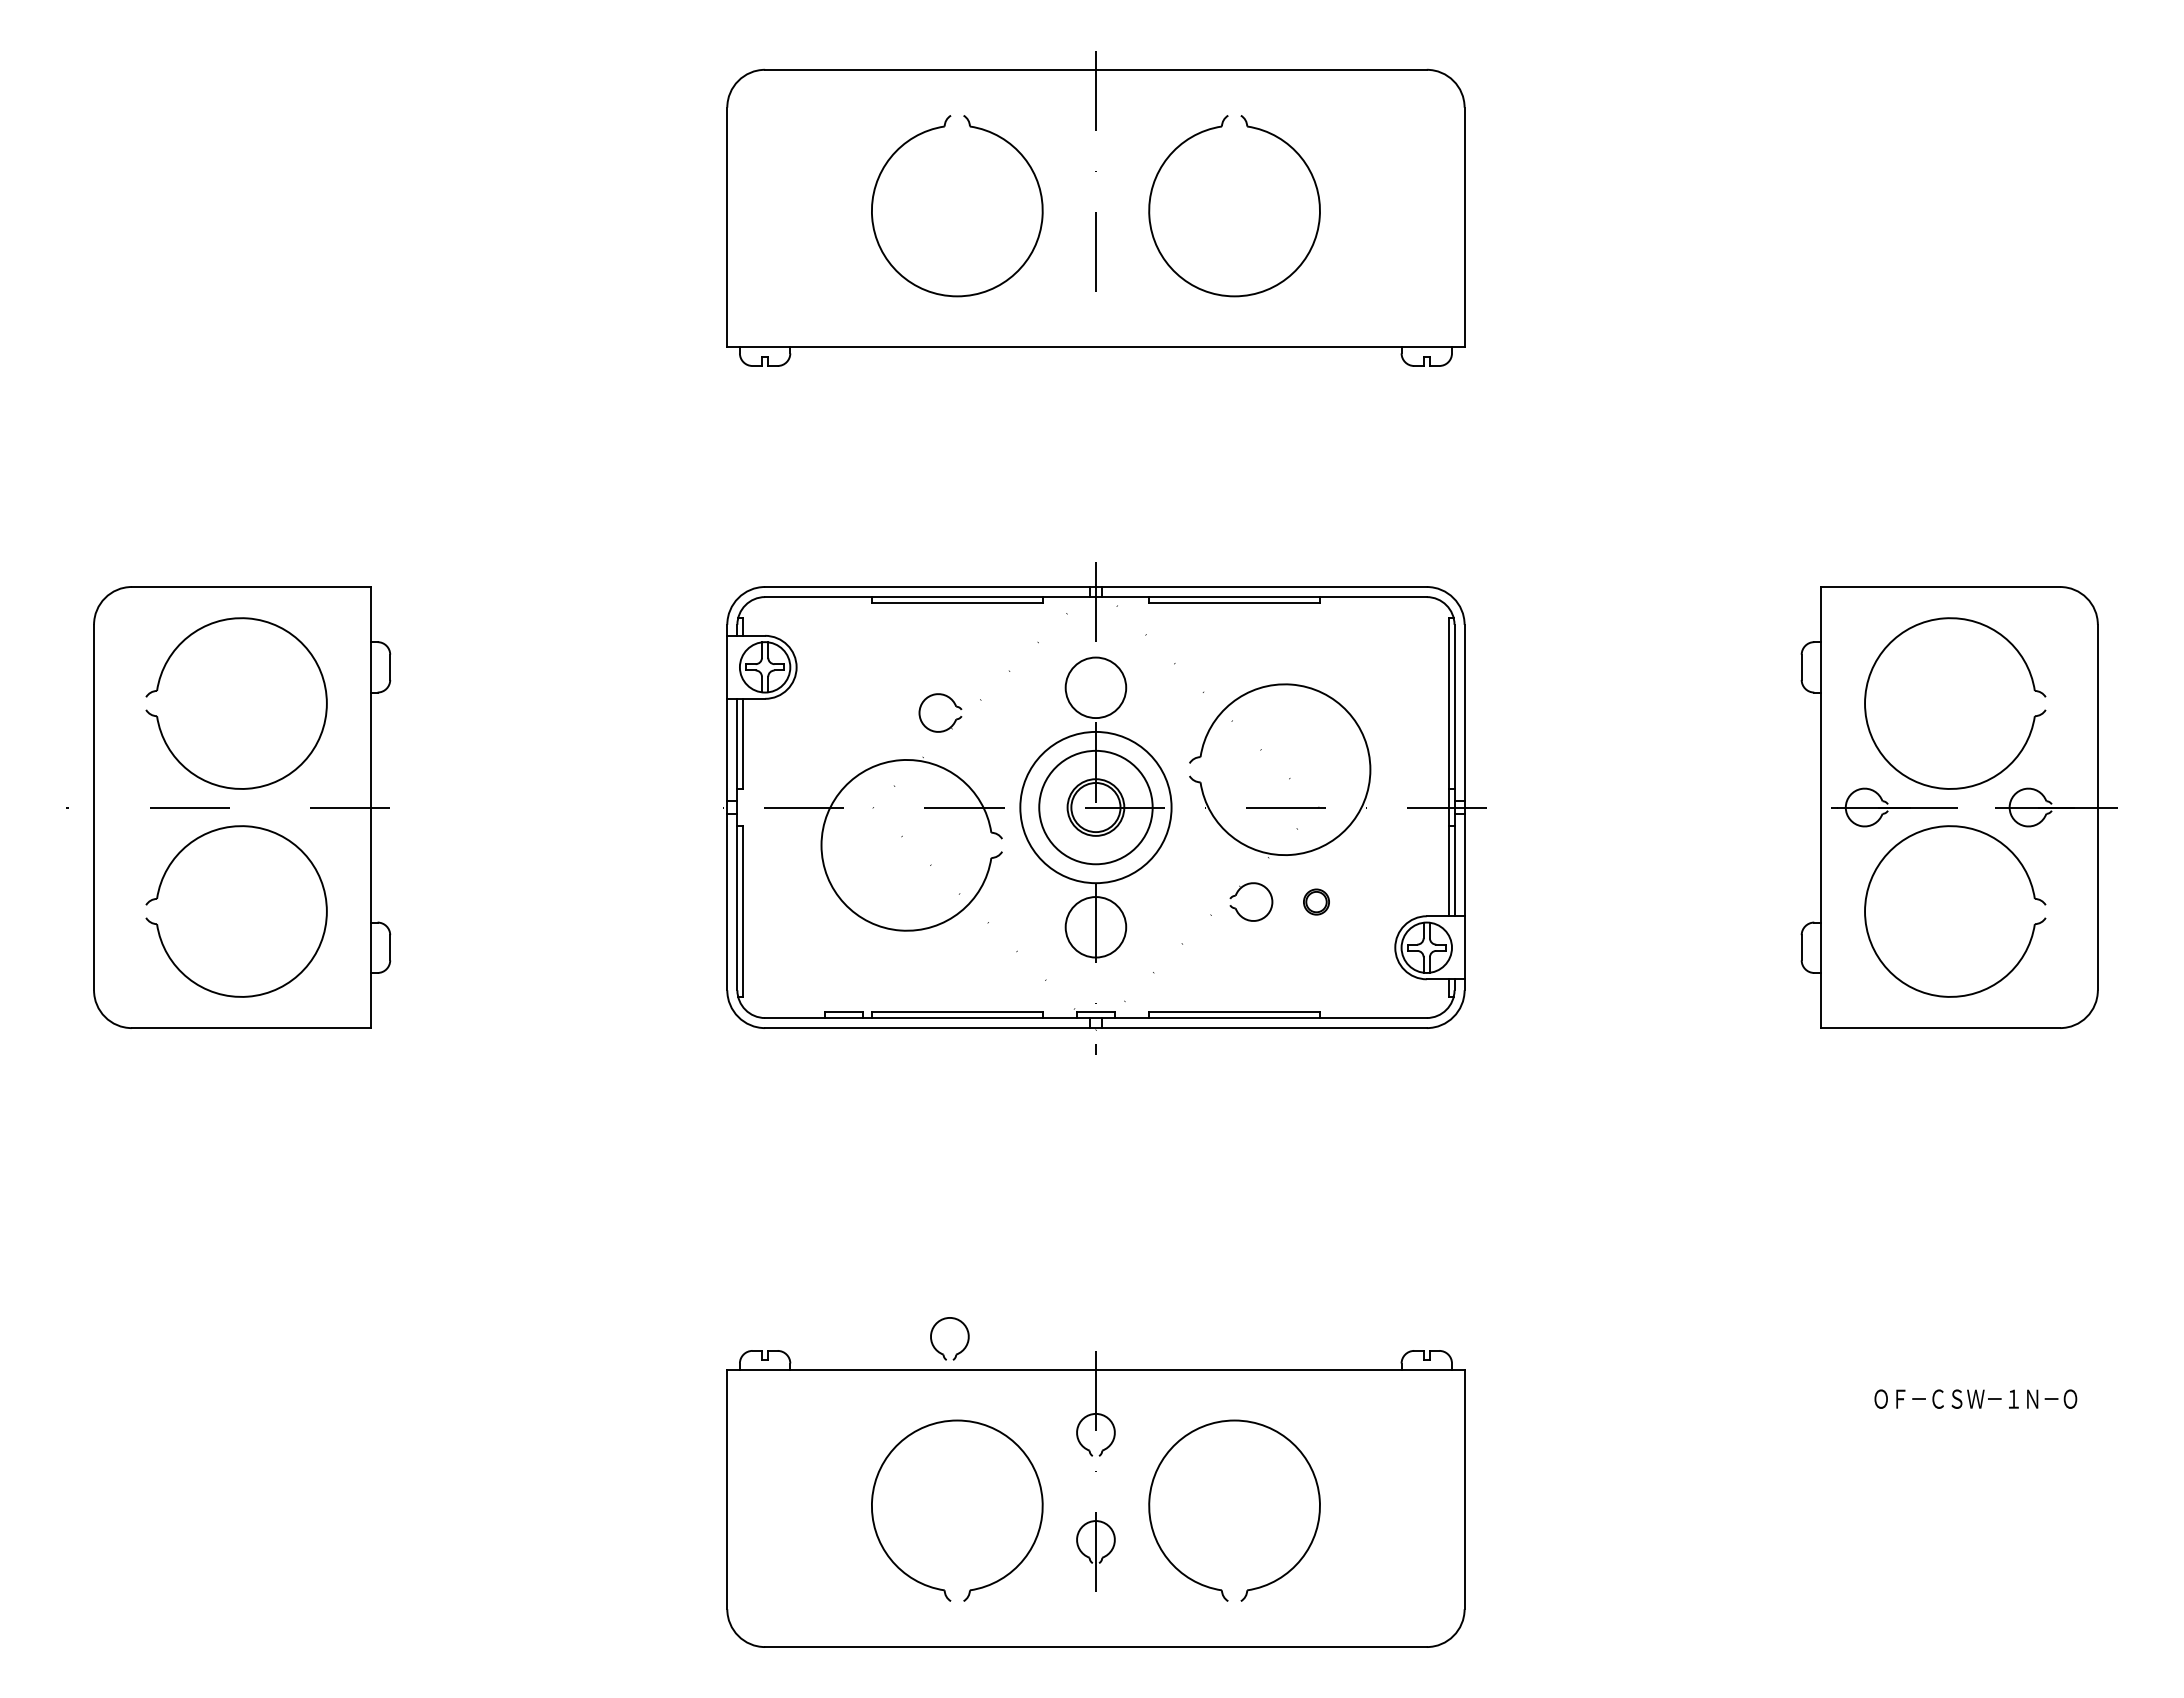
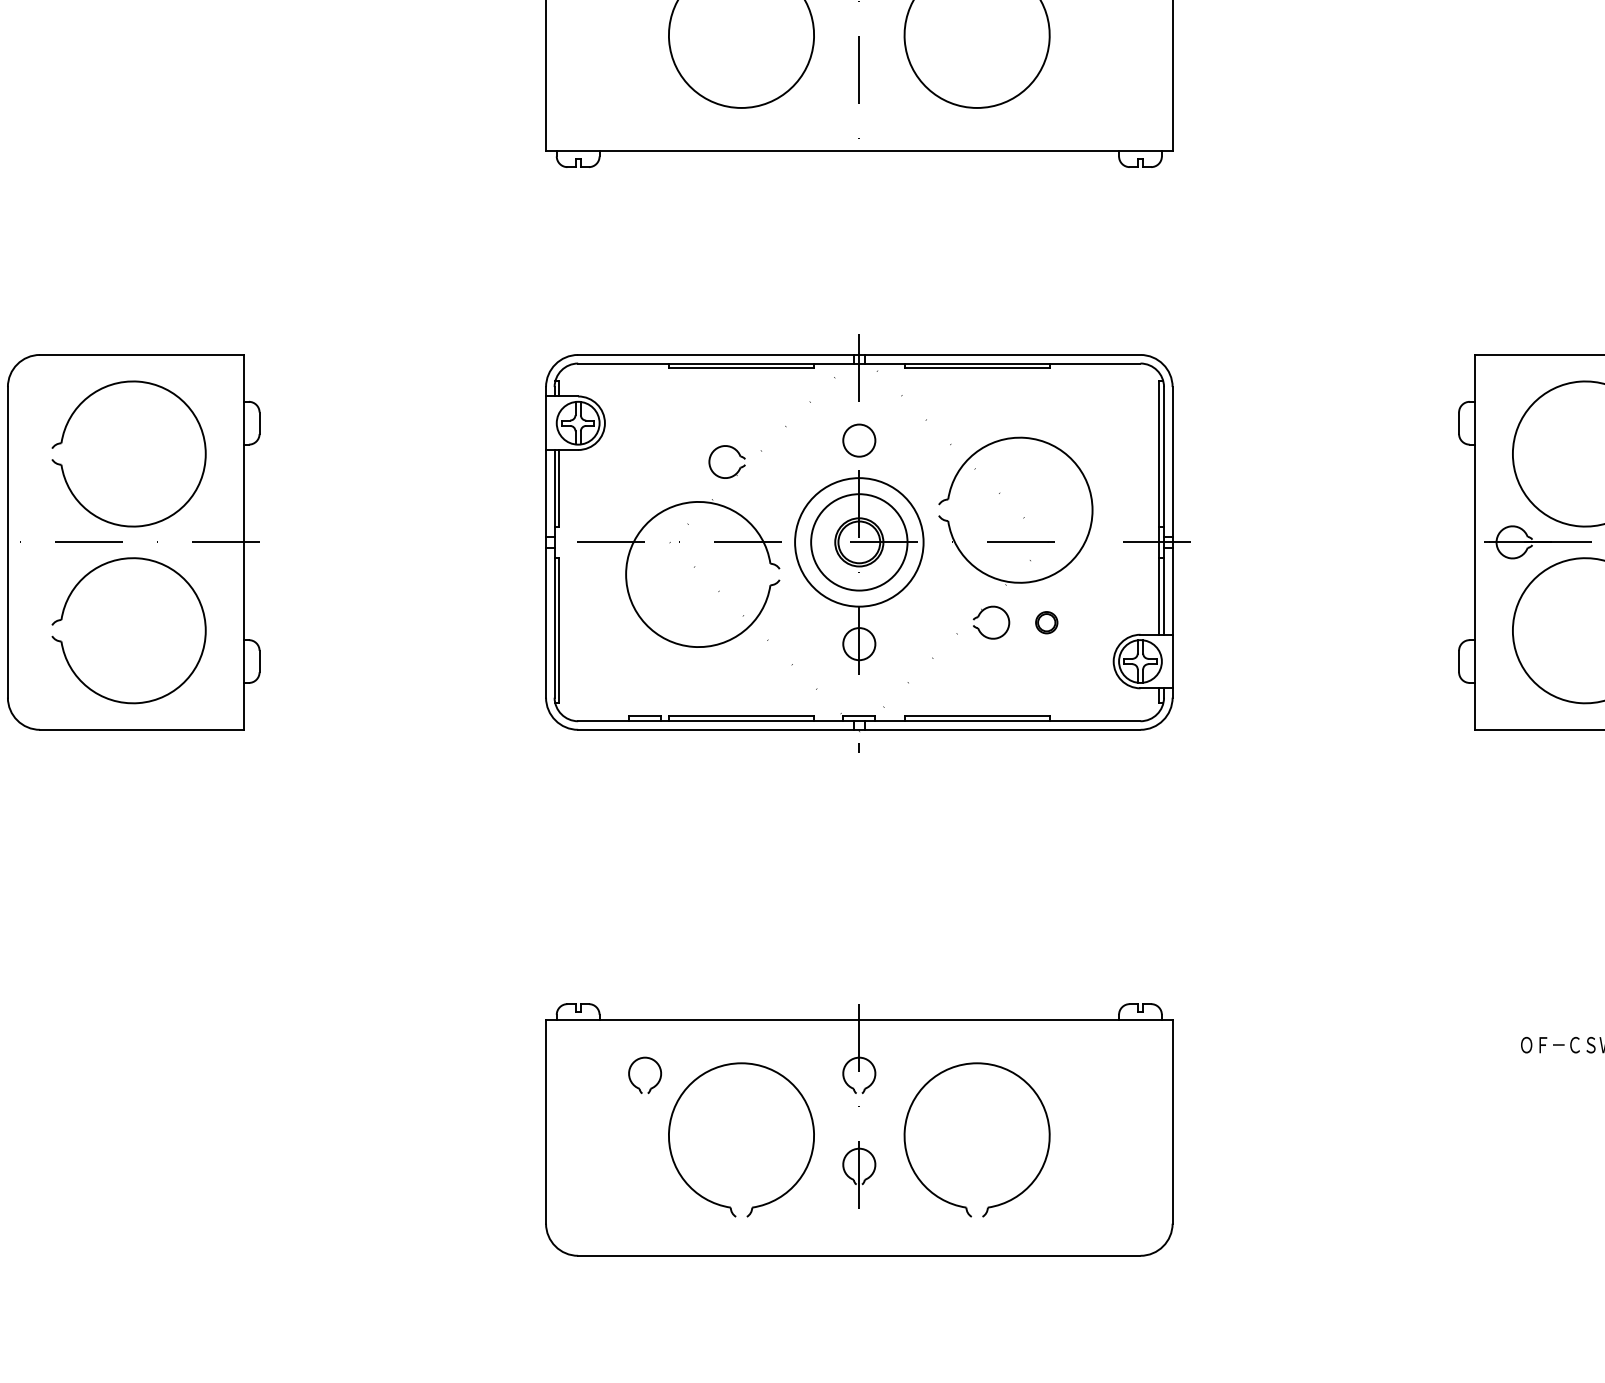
circle: (1095, 687) -> (858, 440), size x0.62
circle: (1095, 927) -> (858, 644), size x0.62
part: (941, 1352) -> (637, 1087), moved

